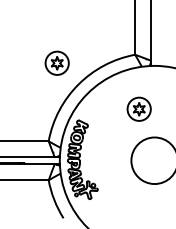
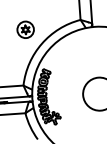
part: (138, 108) -> (85, 57), removed

